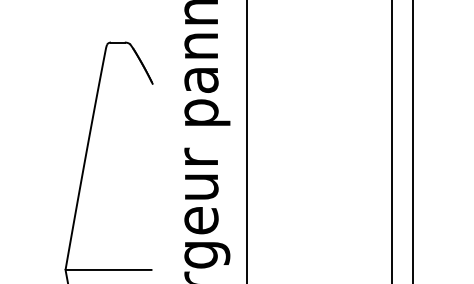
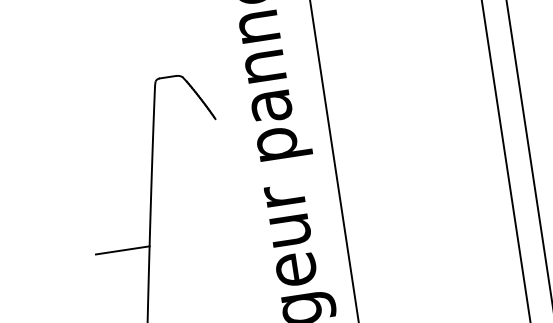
line: (57, 182) -> (122, 250), added

